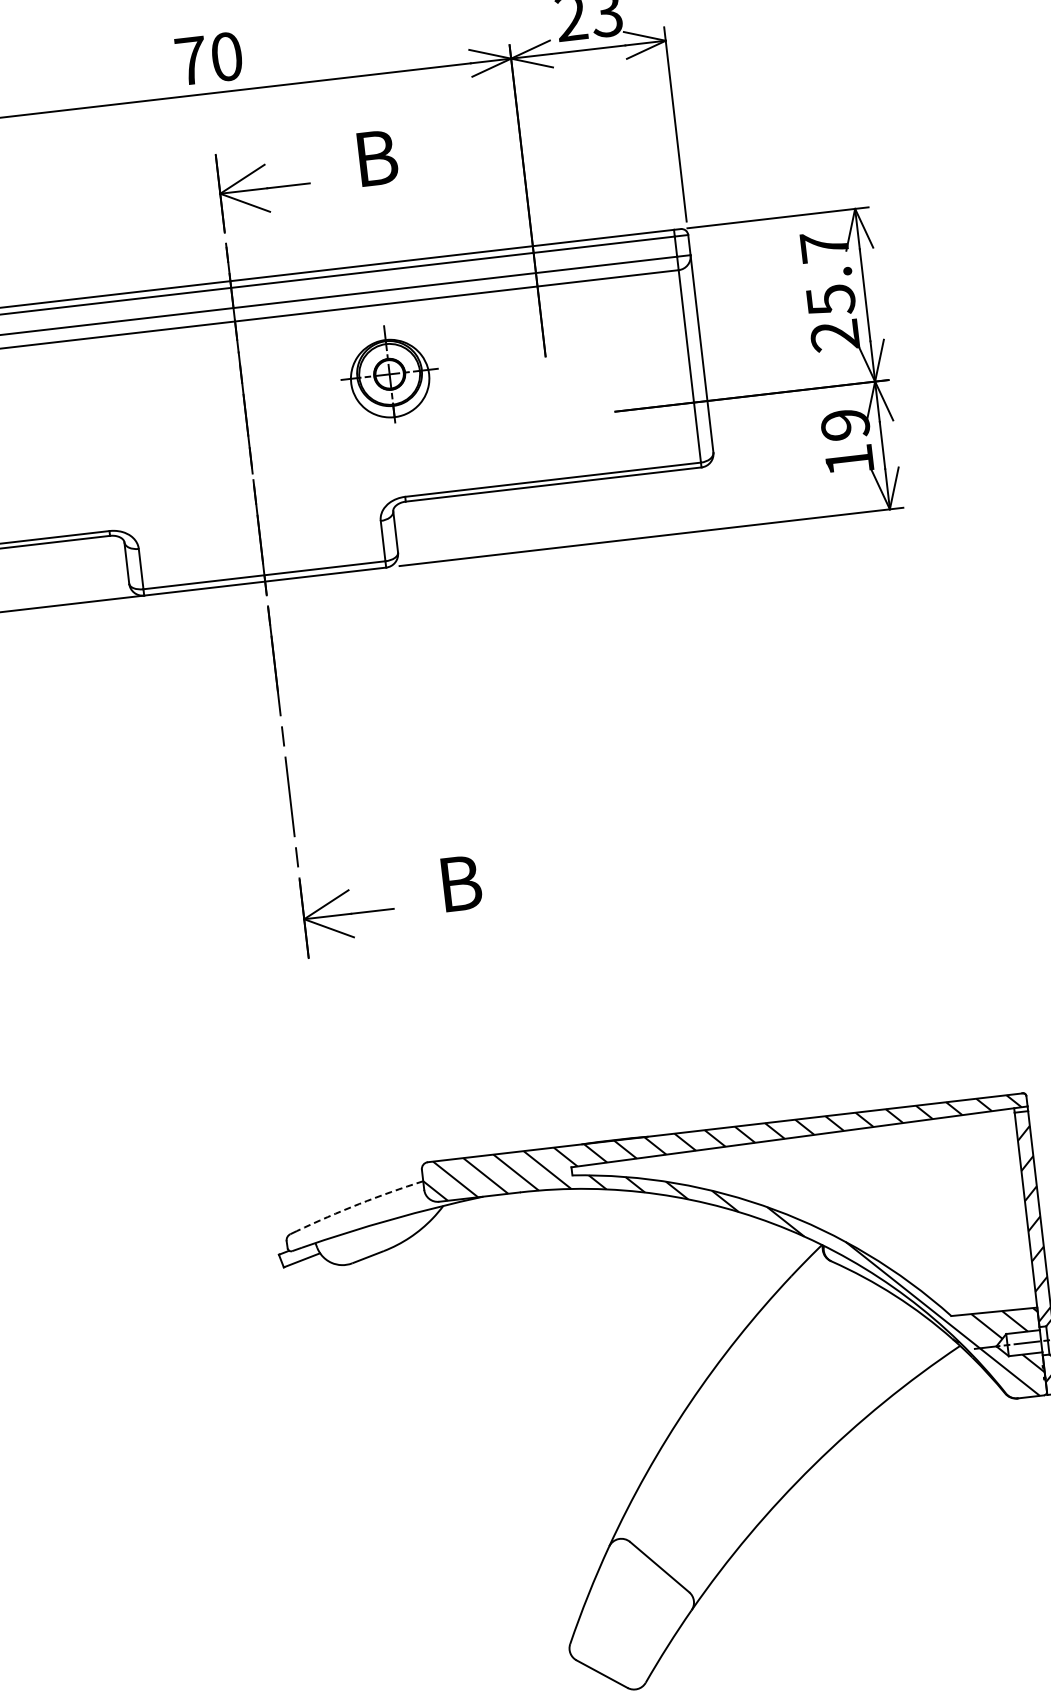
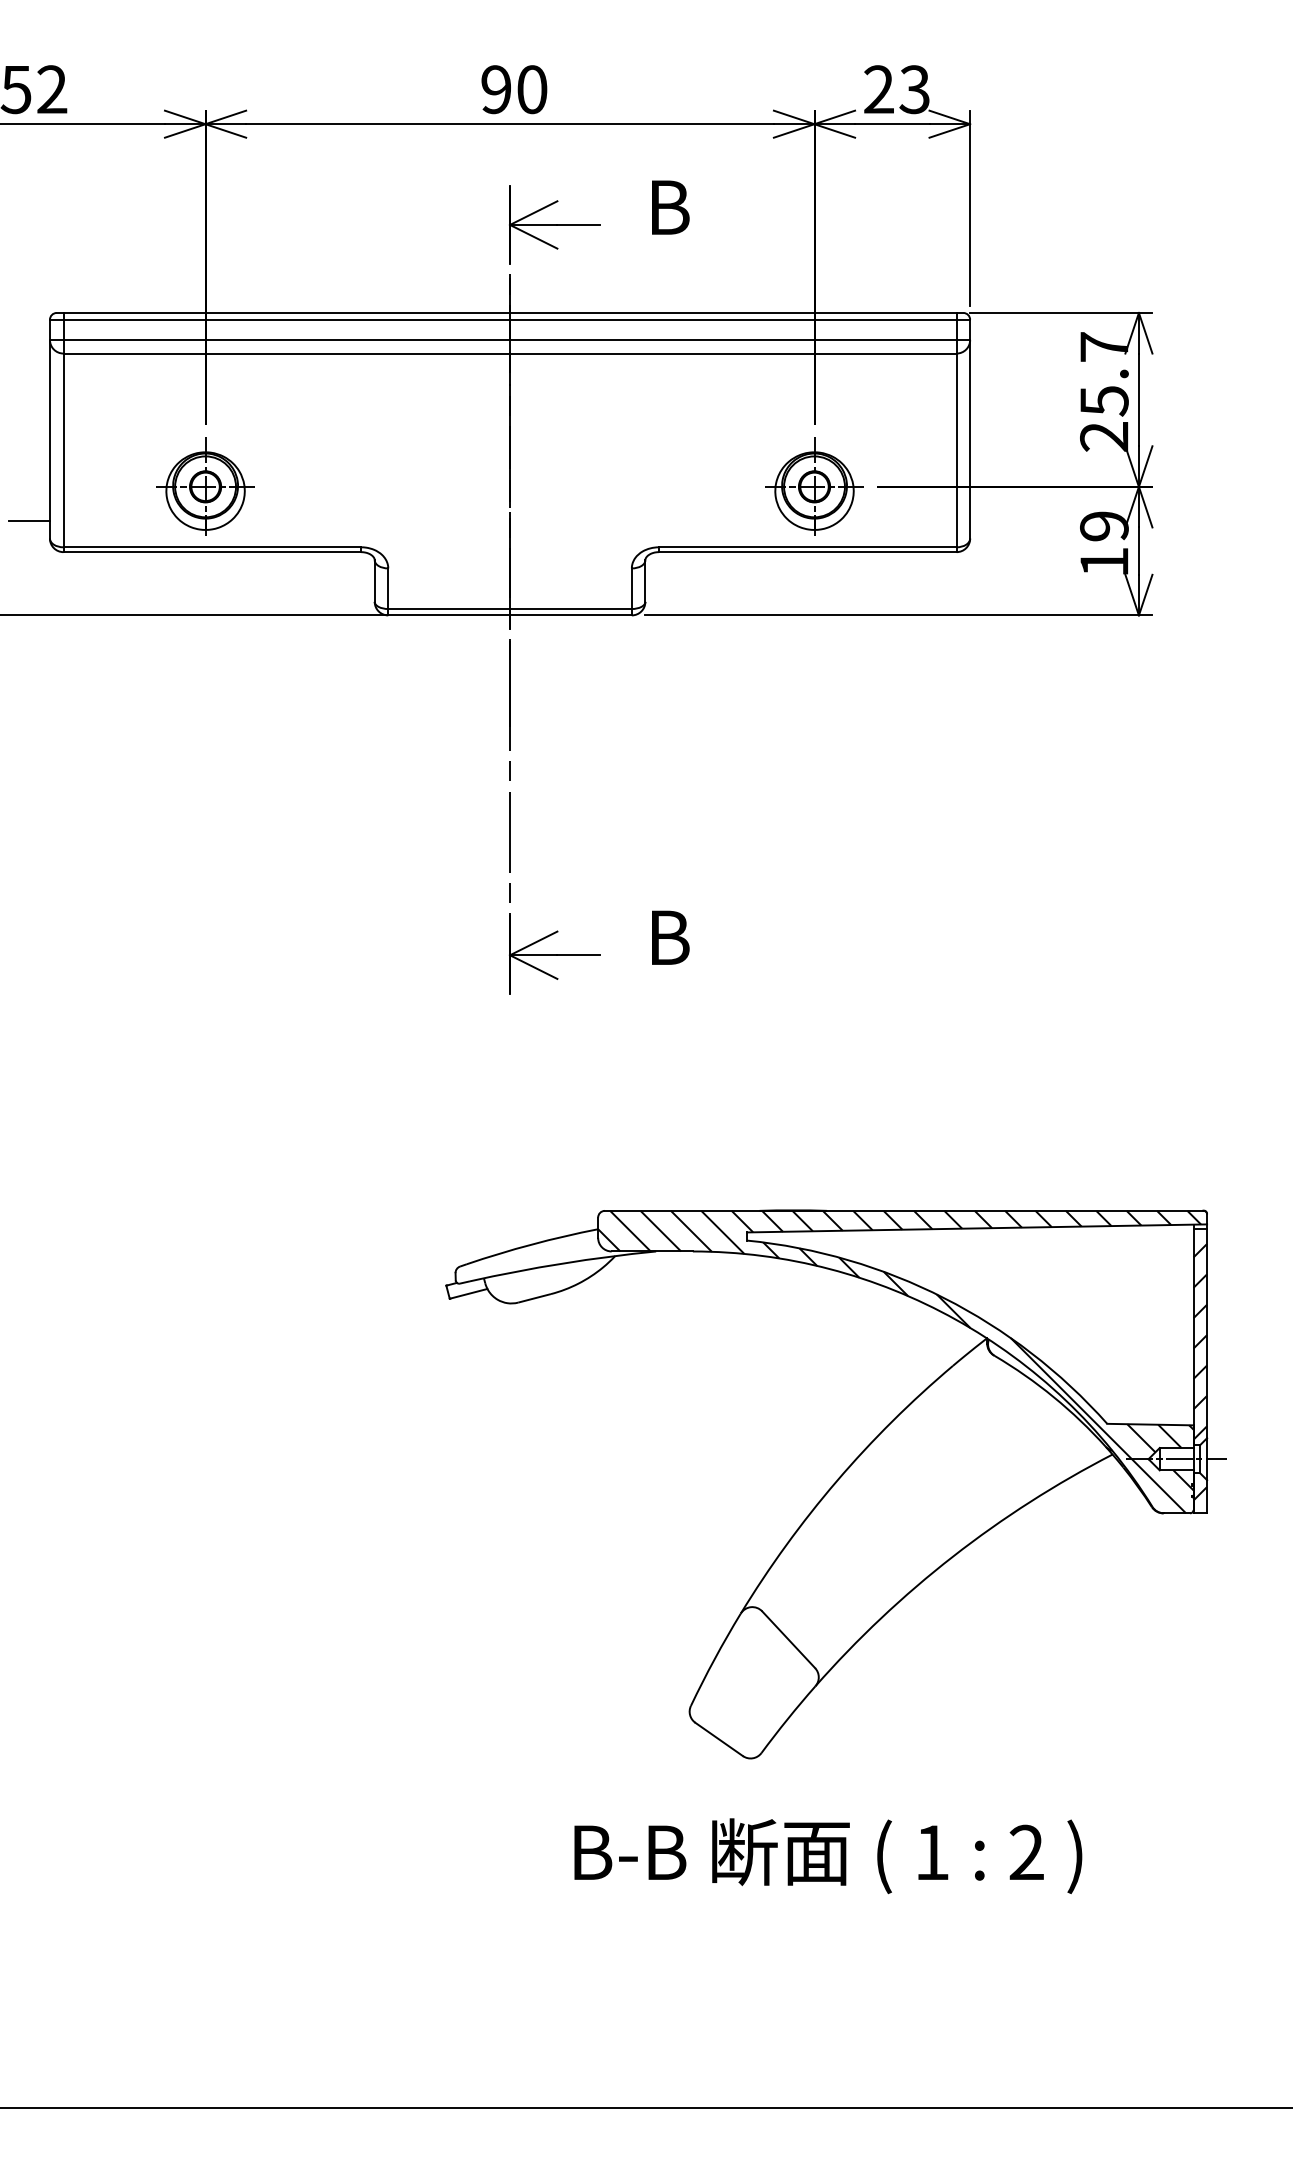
text: (191, 60) -> (496, 89), 70 -> 90
part: (389, 374) -> (814, 486), moved
arc: (358, 1204) -> (531, 1244), dashed -> solid

